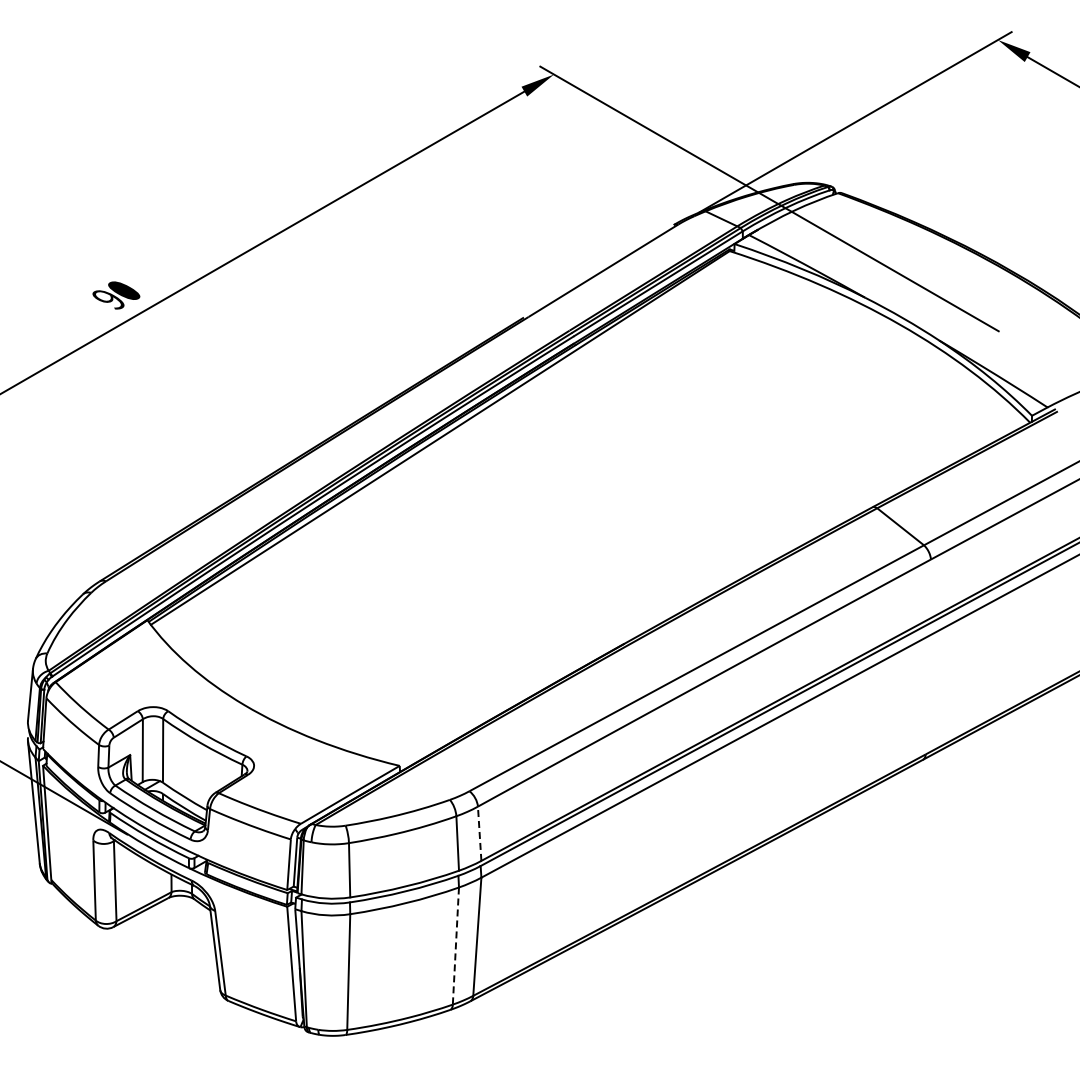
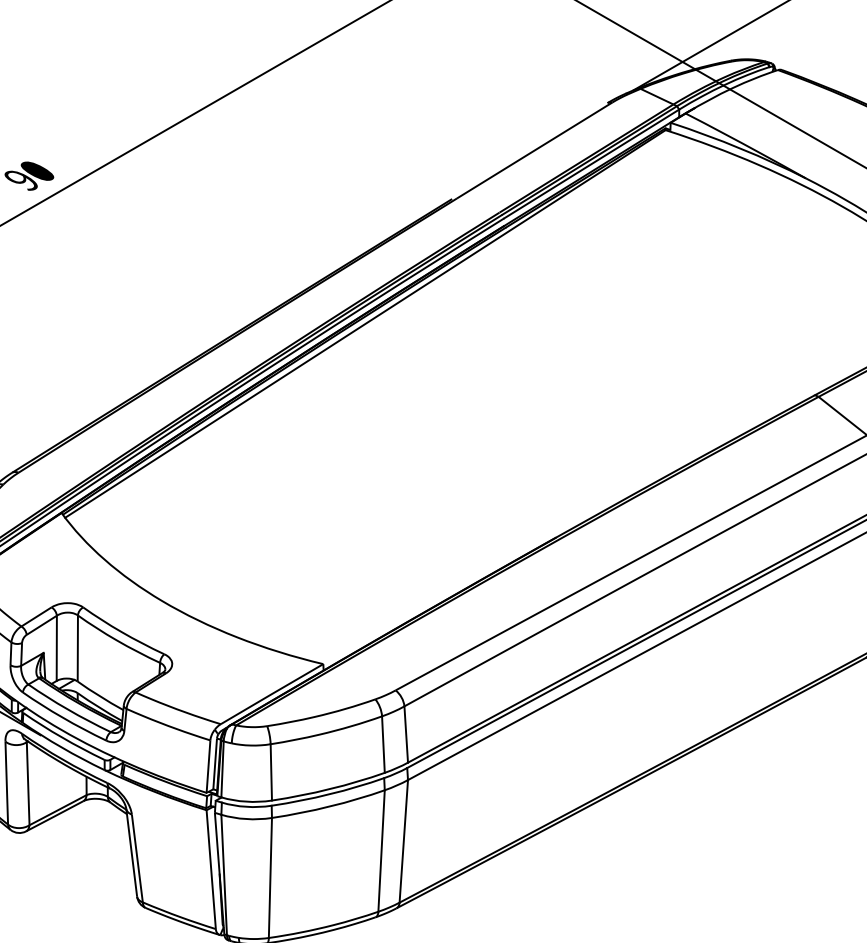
line: (479, 833) -> (406, 734), dashed -> solid
line: (455, 946) -> (381, 851), dashed -> solid

